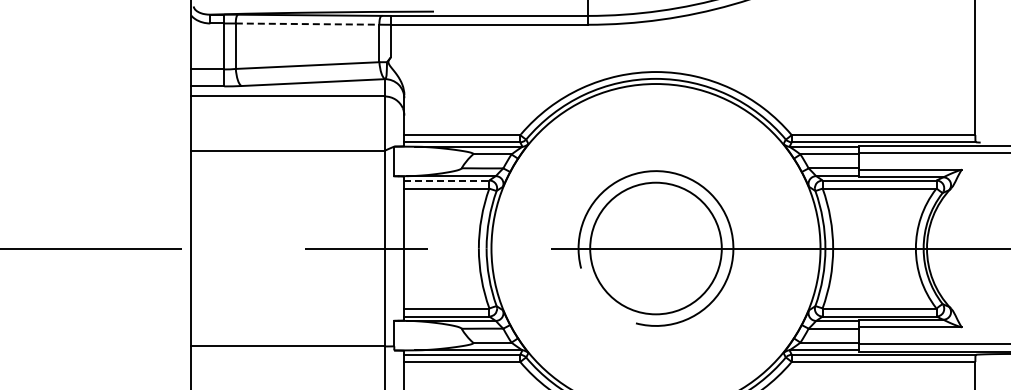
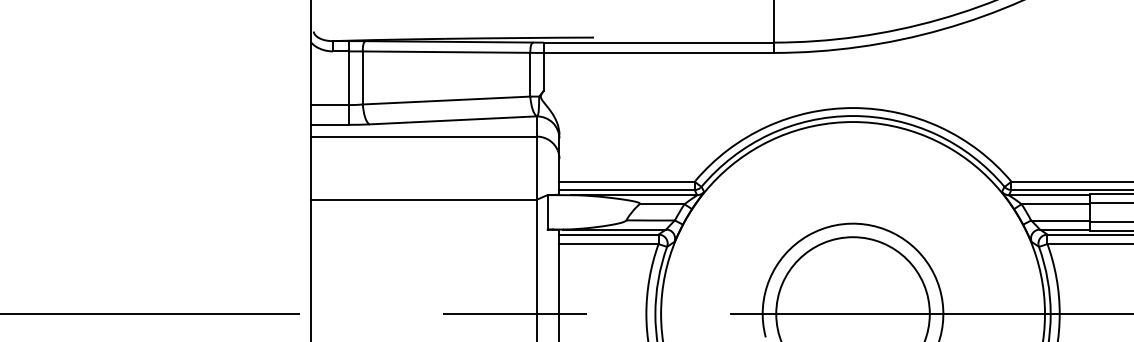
line: (307, 24) -> (446, 52), dashed -> solid
line: (446, 180) -> (608, 234), dashed -> solid

